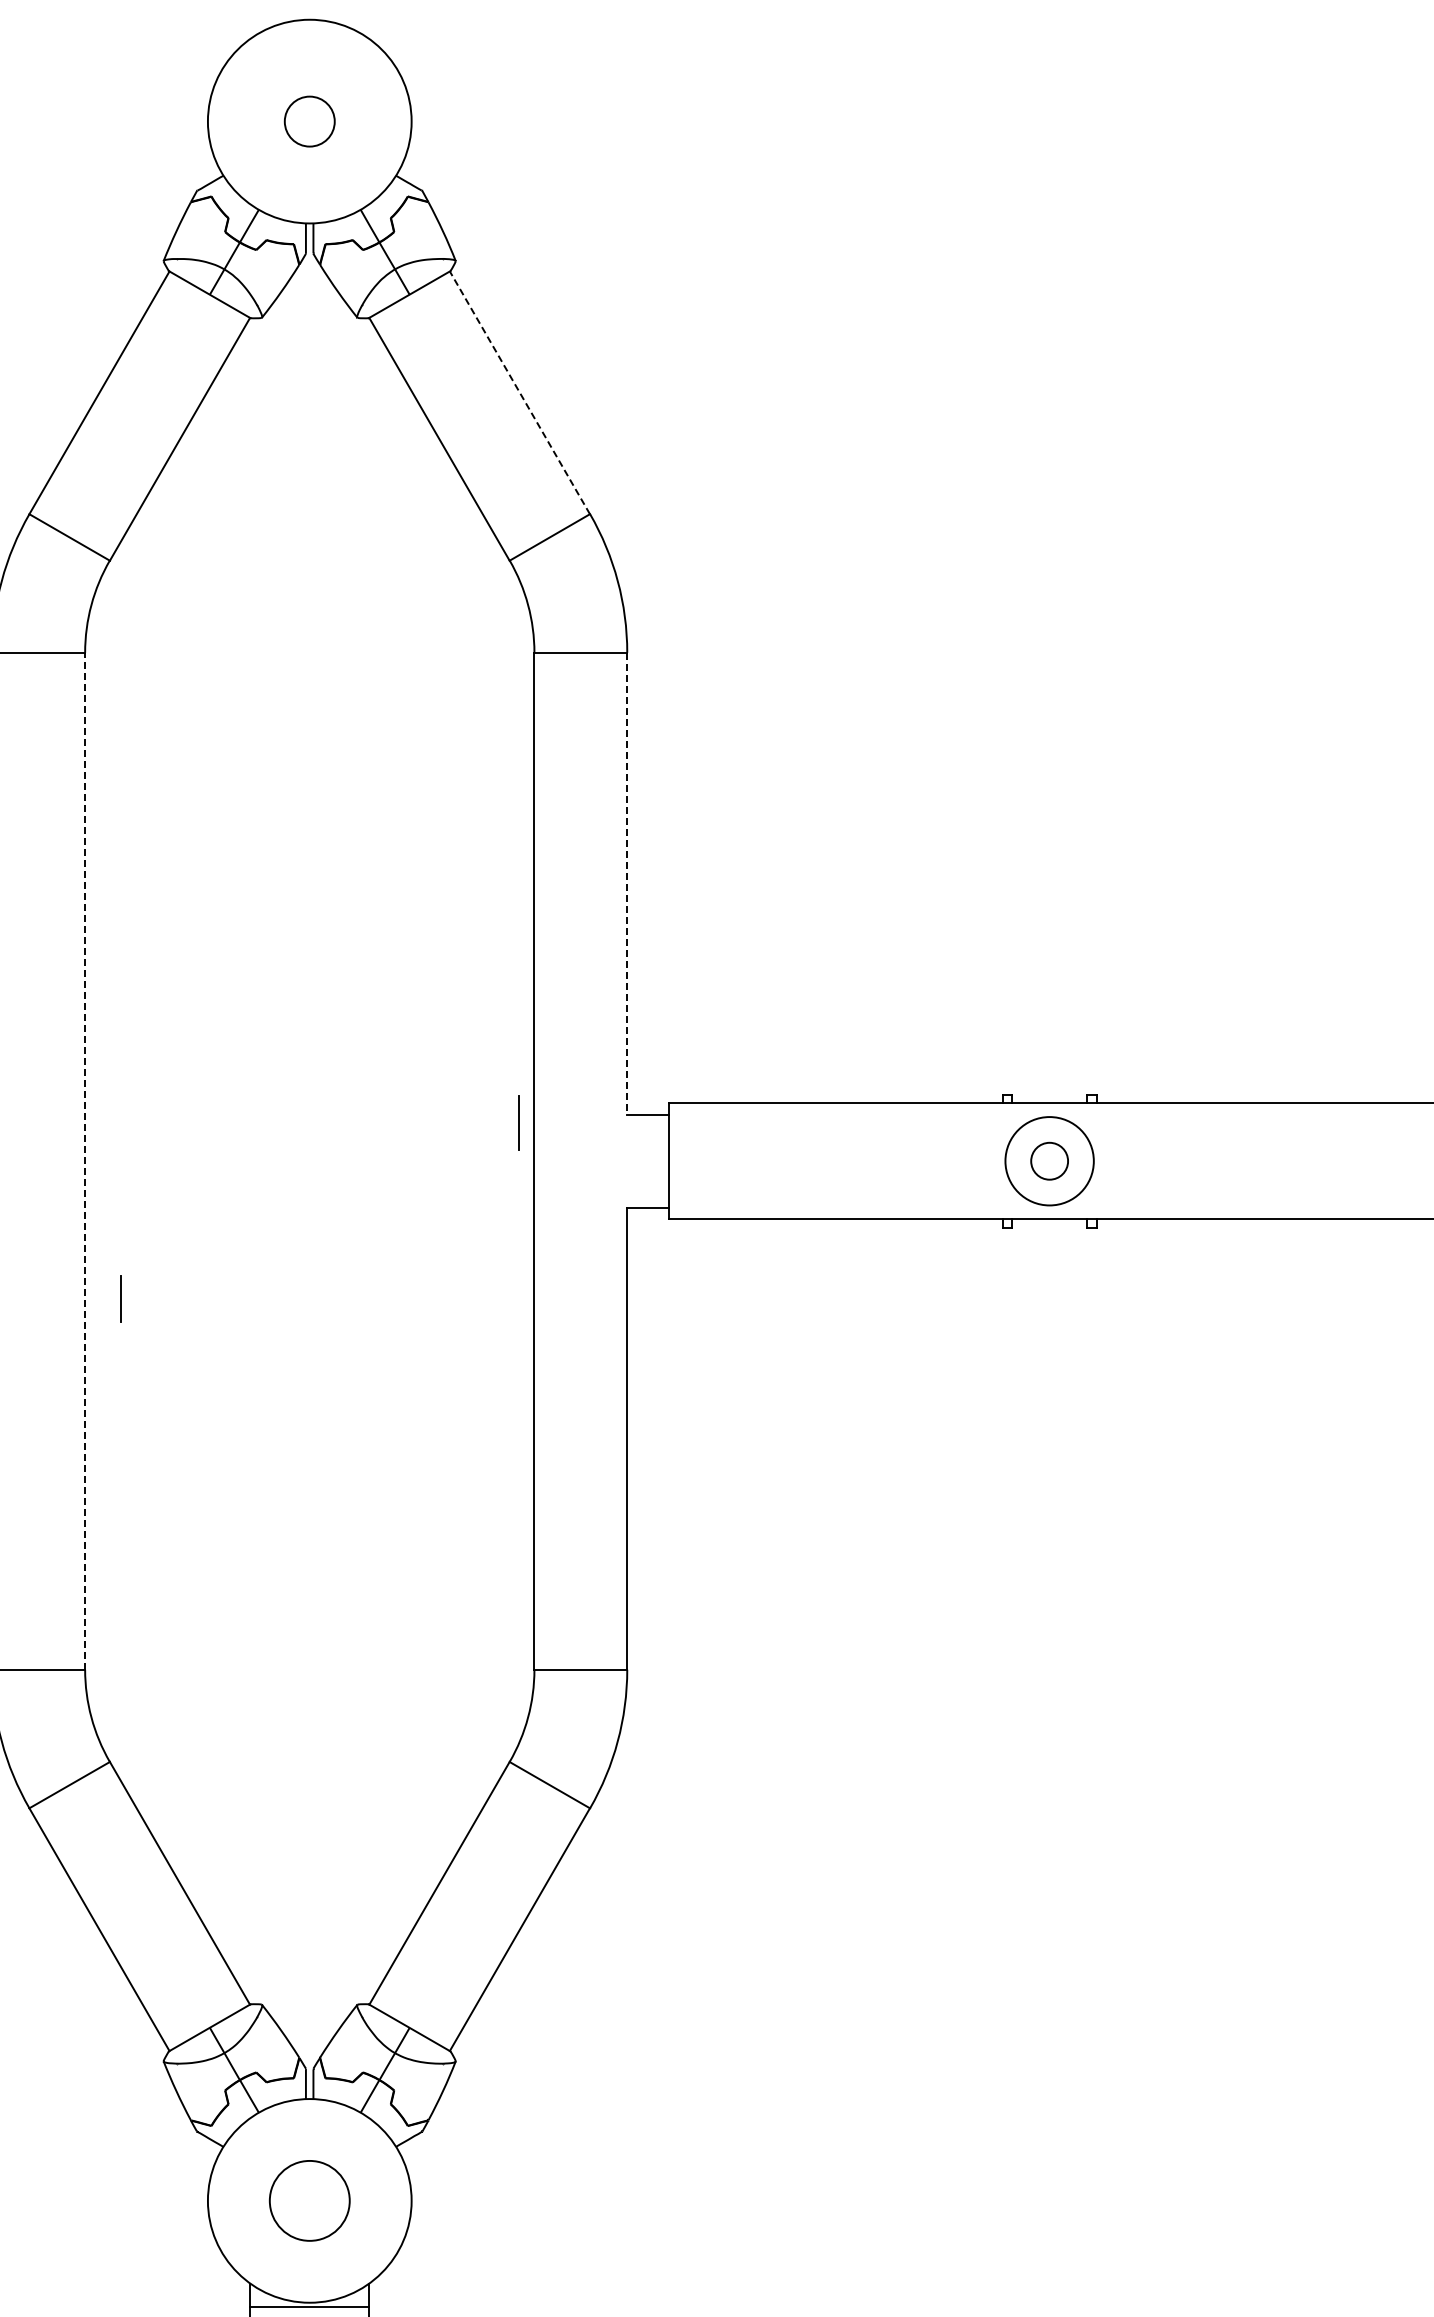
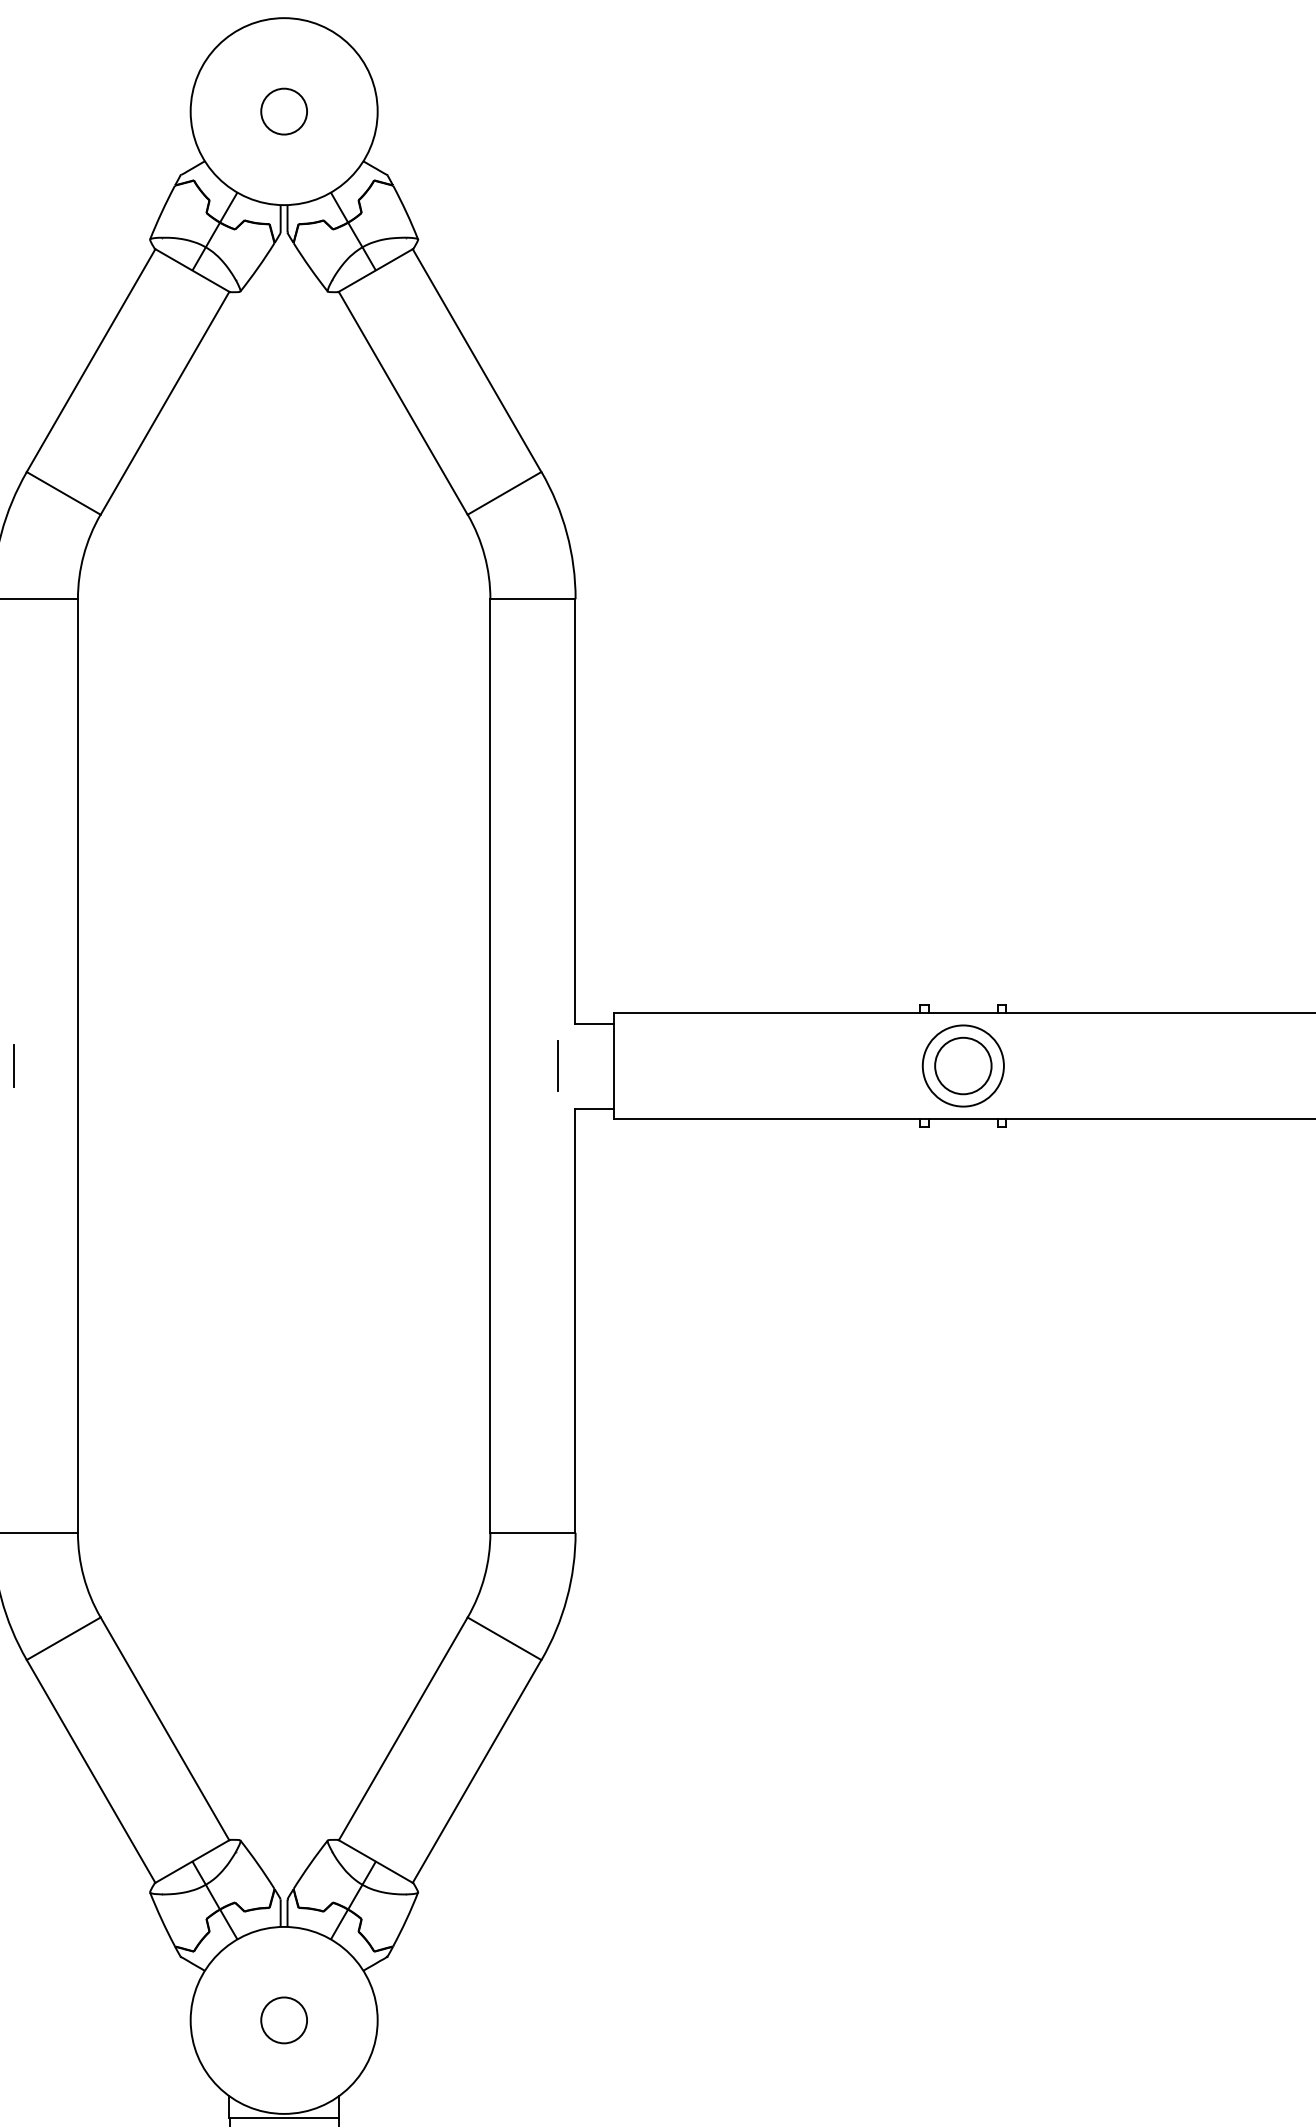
line: (519, 392) -> (476, 360), dashed -> solid
line: (627, 884) -> (575, 811), dashed -> solid
line: (518, 1122) -> (557, 1065), moved
line: (85, 1160) -> (78, 1065), dashed -> solid
circle: (1049, 1161) -> (963, 1066), size x1.67
line: (120, 1298) -> (14, 1065), moved
circle: (309, 2200) -> (283, 2020), size x0.62

